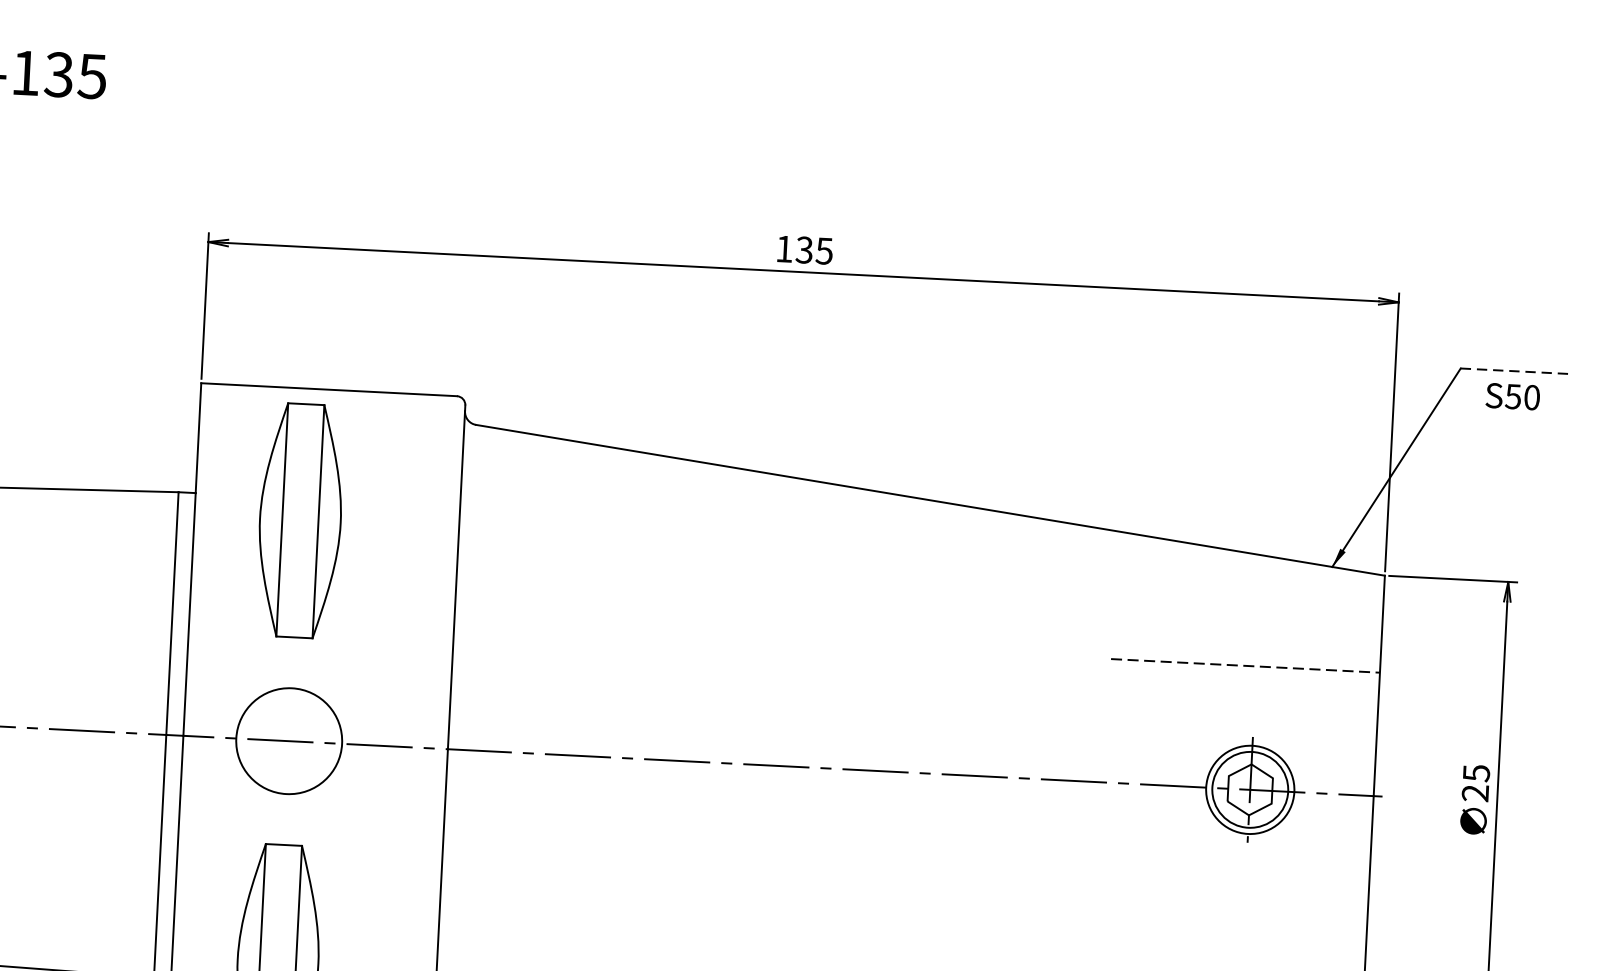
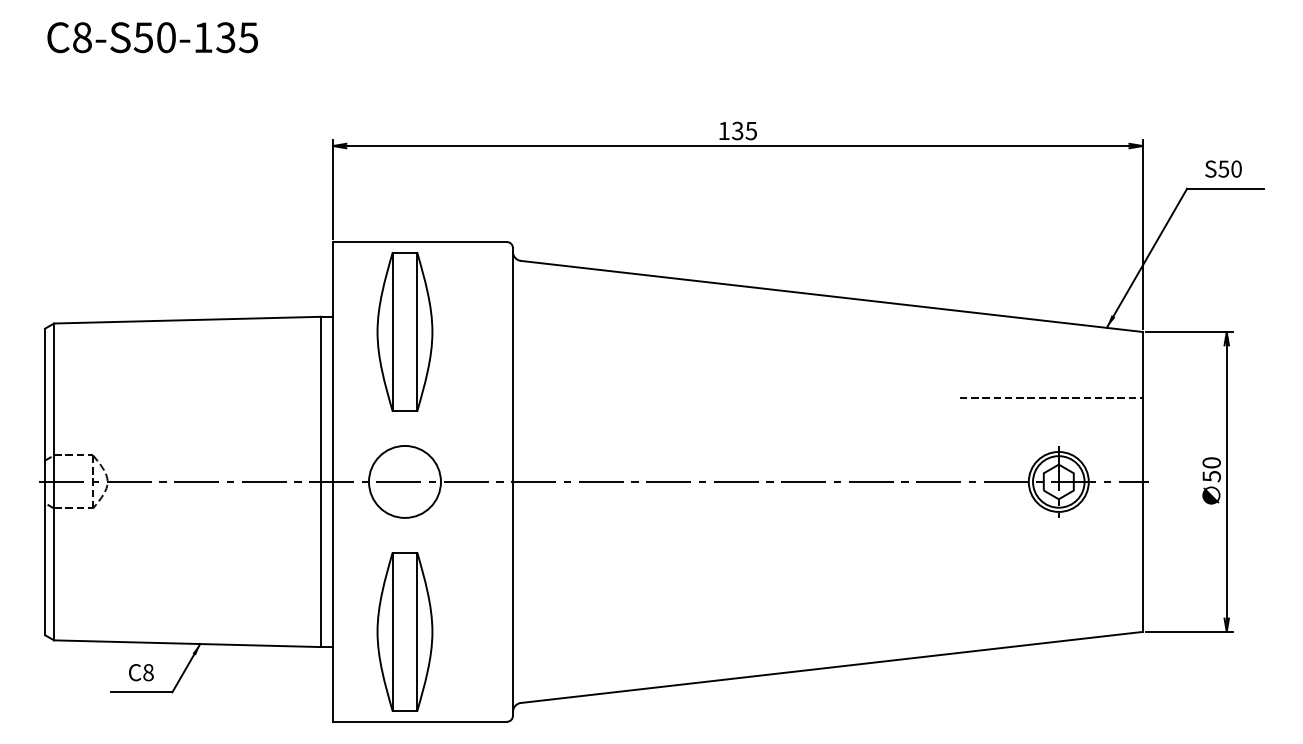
line: (1518, 371) -> (1226, 188), dashed -> solid
text: (1512, 395) -> (1223, 168), moved
text: (1475, 782) -> (1211, 469), 25 -> 50

